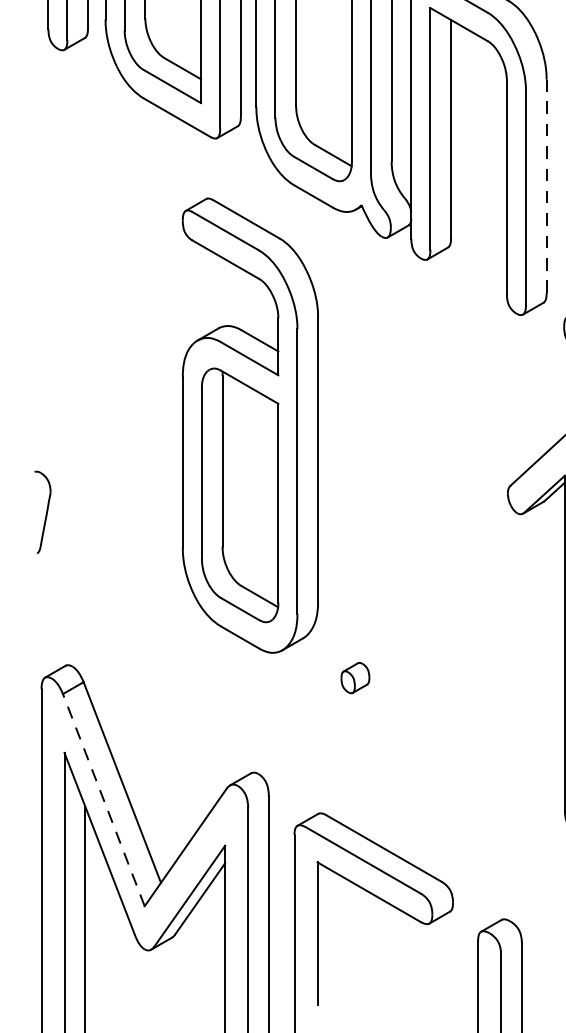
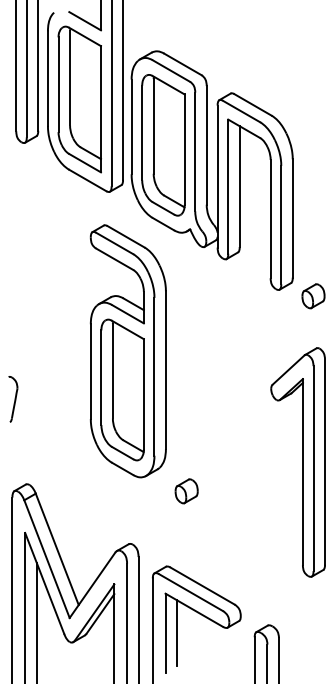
line: (546, 186) -> (292, 218), dashed -> solid
part: (355, 678) -> (186, 491), size x1.43
line: (102, 798) -> (46, 558), dashed -> solid
line: (338, 934) -> (177, 633), added

